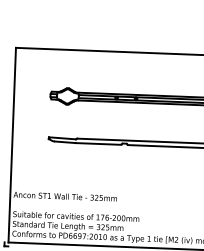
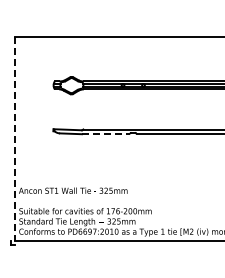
line: (99, 144) -> (106, 134), solid -> dashed
line: (12, 145) -> (15, 139), solid -> dashed

